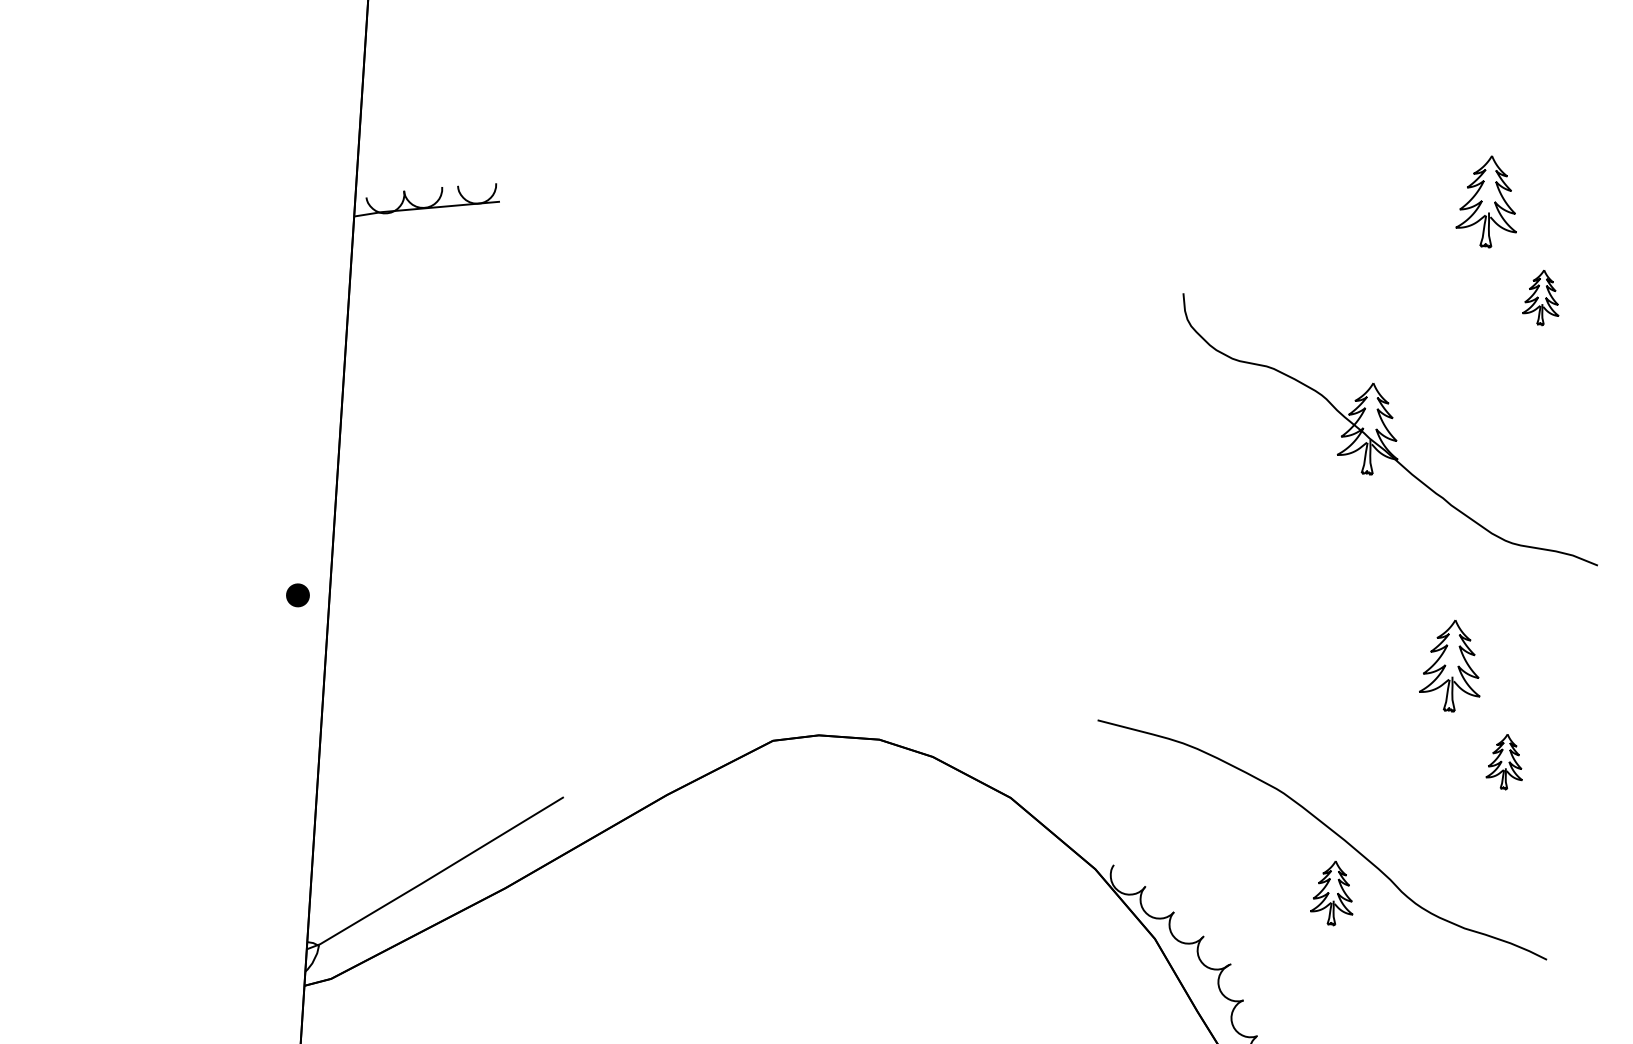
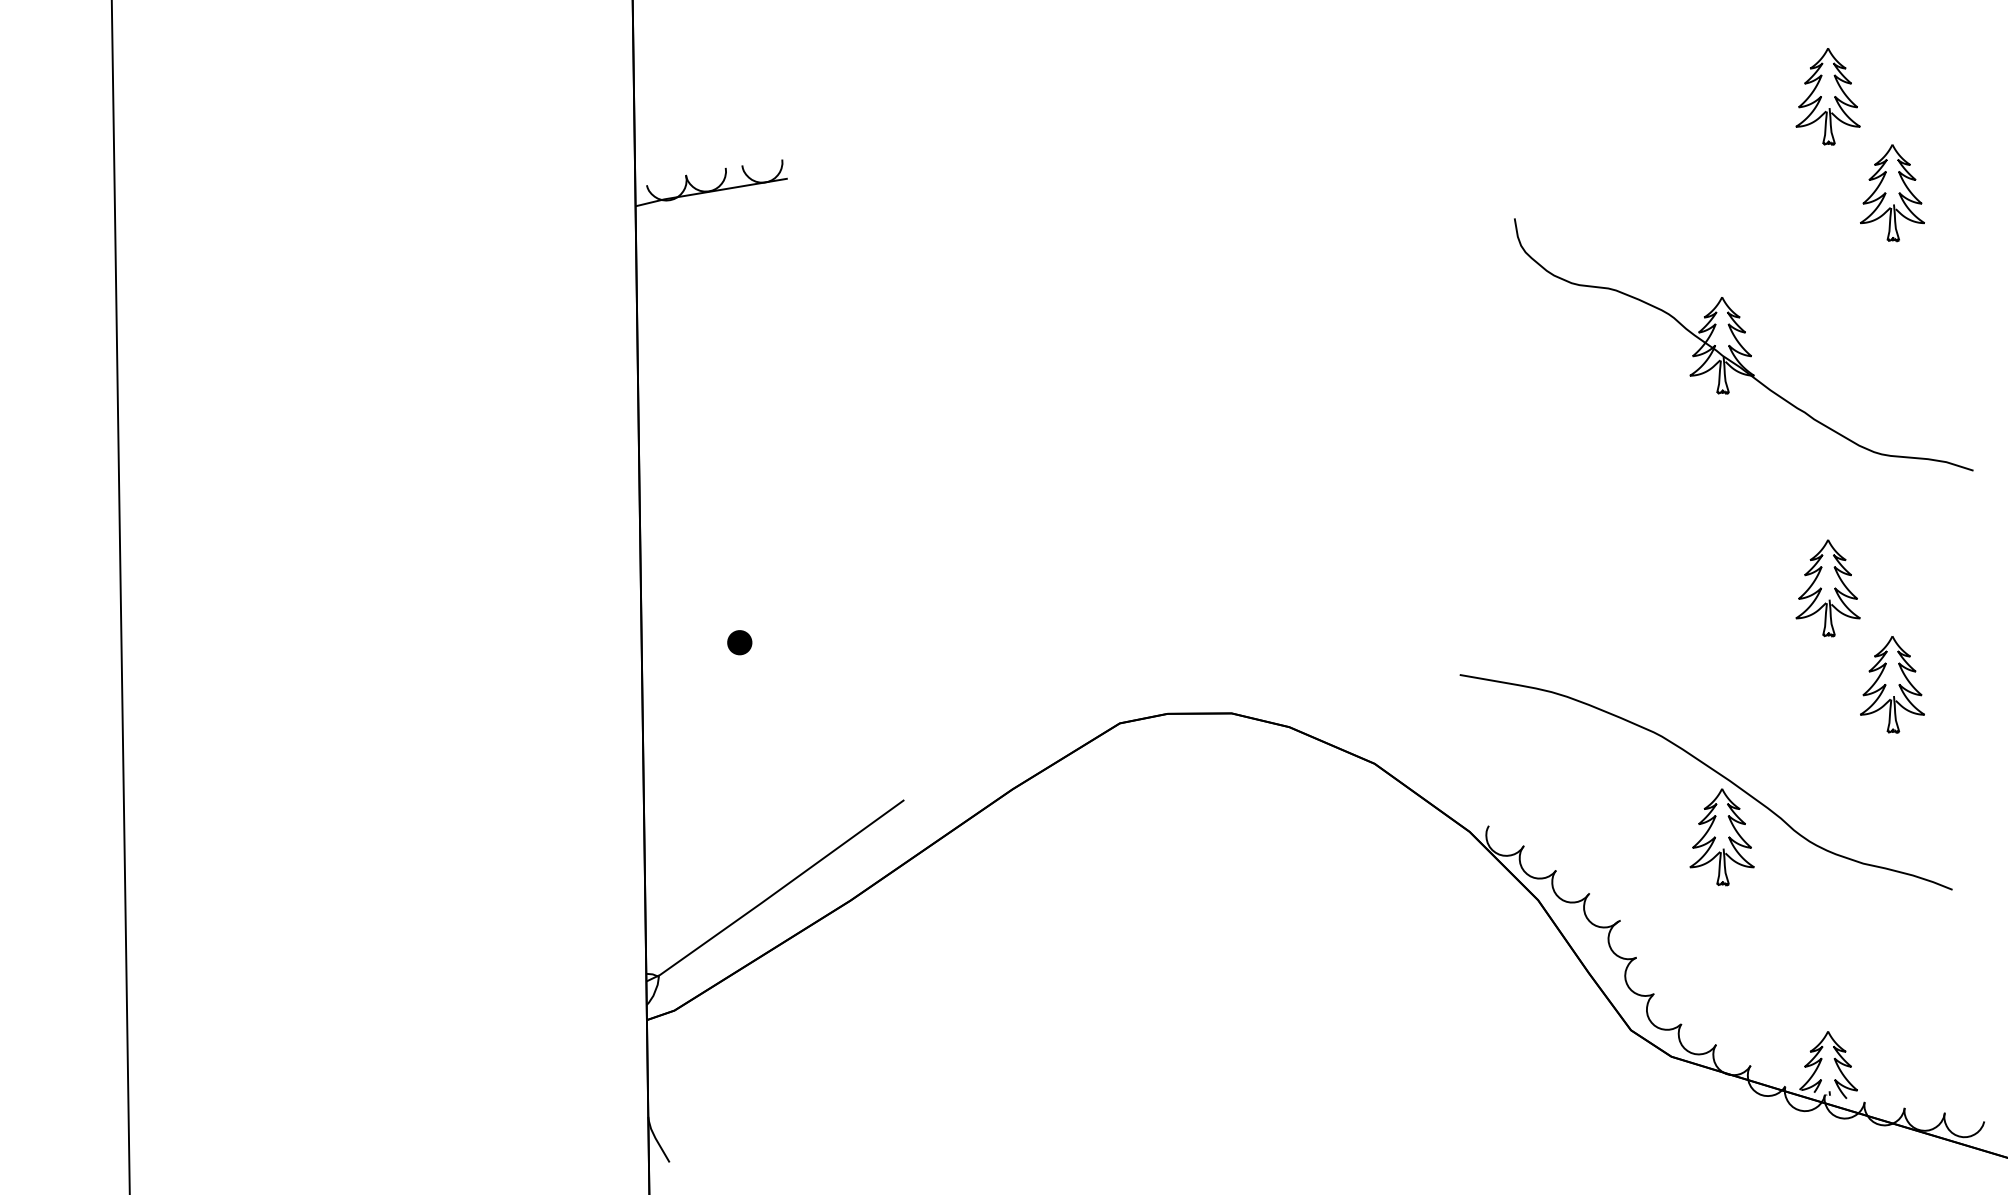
part: (1542, 297) -> (1892, 193), size x1.67
part: (297, 595) -> (739, 642), moved
part: (1505, 761) -> (1892, 684), size x1.67
part: (1332, 893) -> (1721, 837), size x1.43

